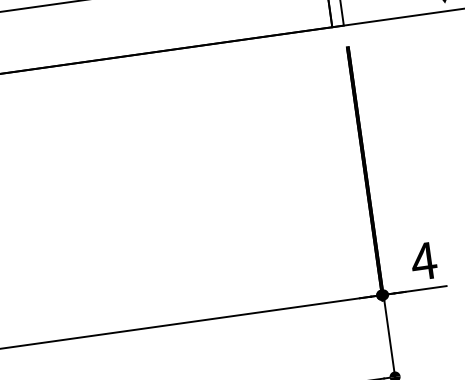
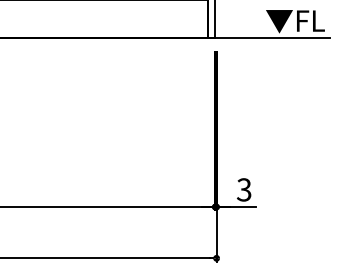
text: (424, 260) -> (244, 189), 4 -> 3

